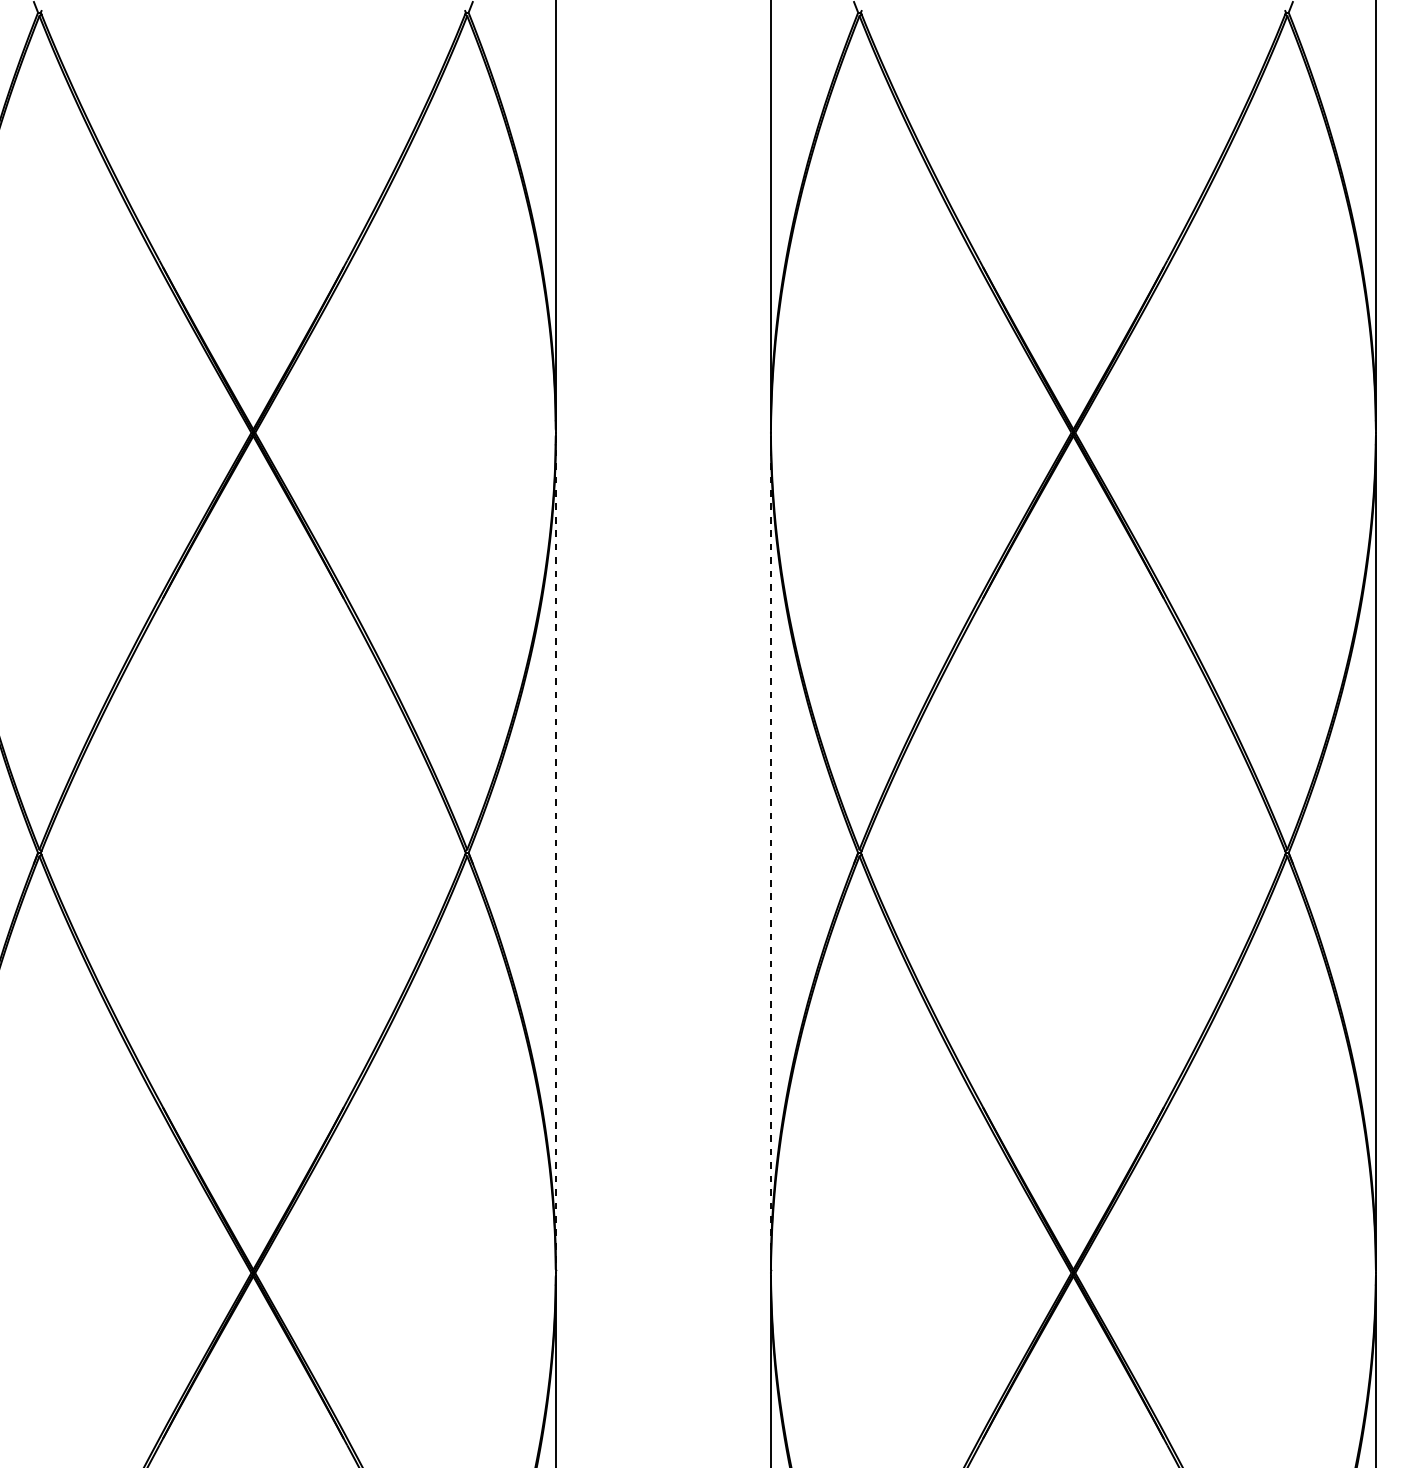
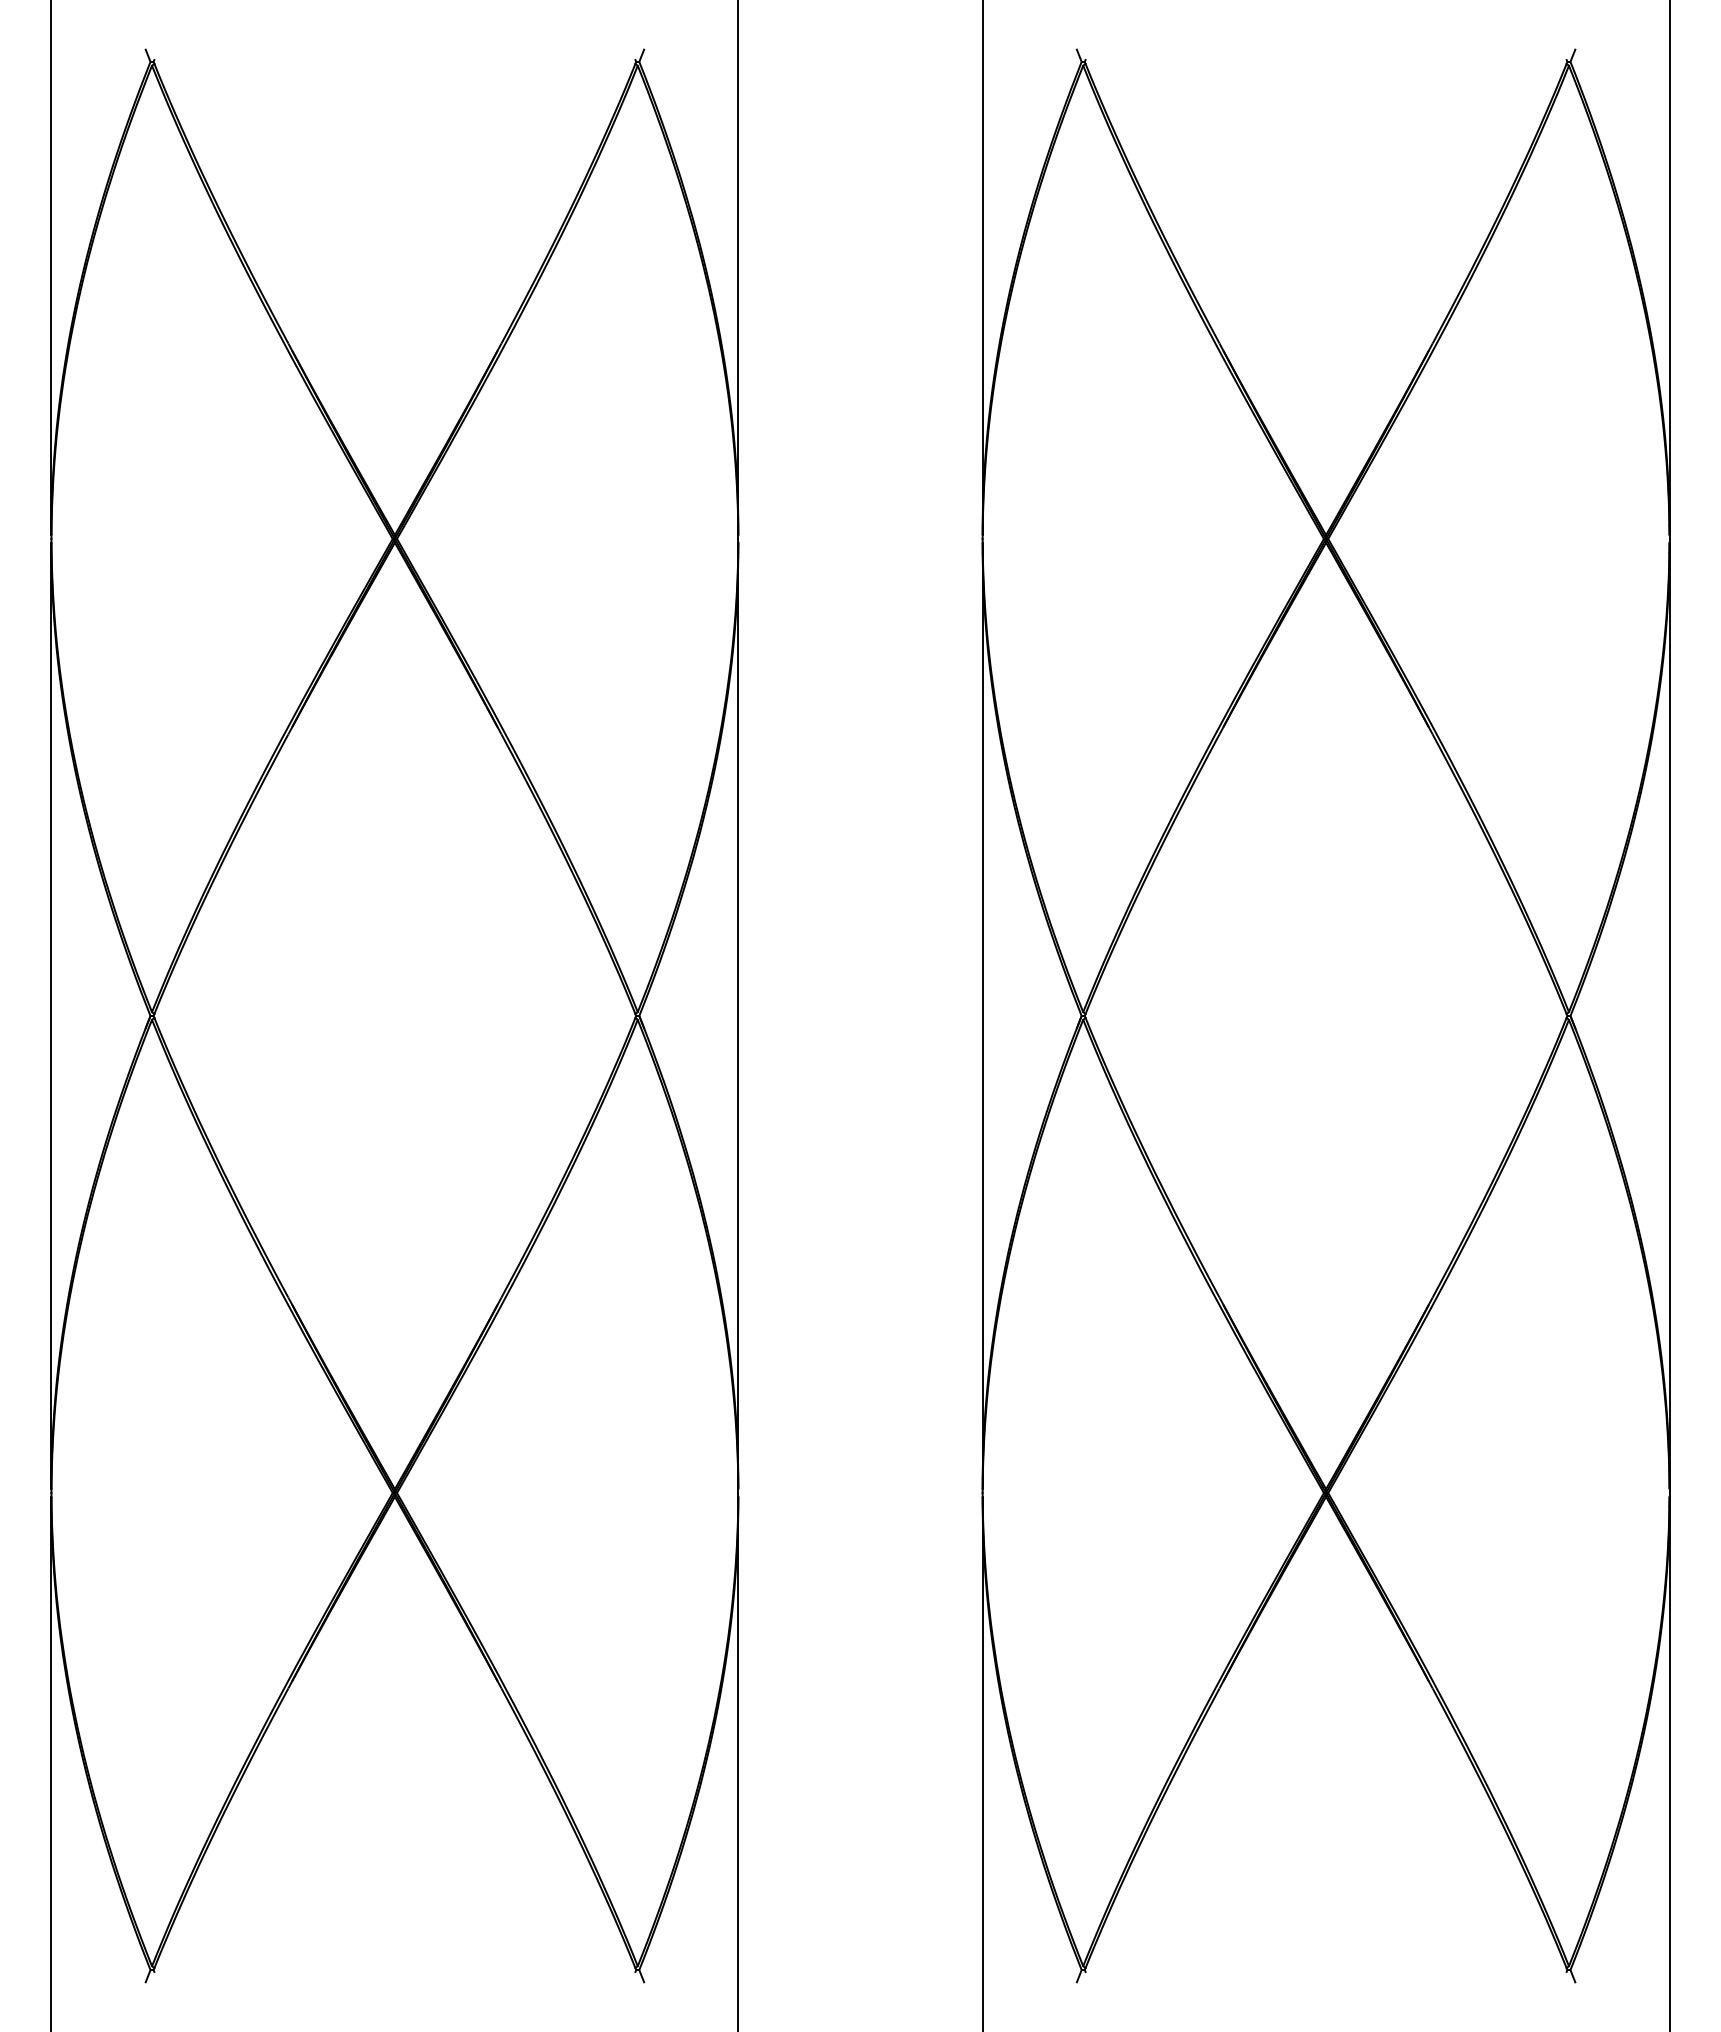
line: (555, 853) -> (738, 1016), dashed -> solid
line: (770, 853) -> (982, 1016), dashed -> solid

